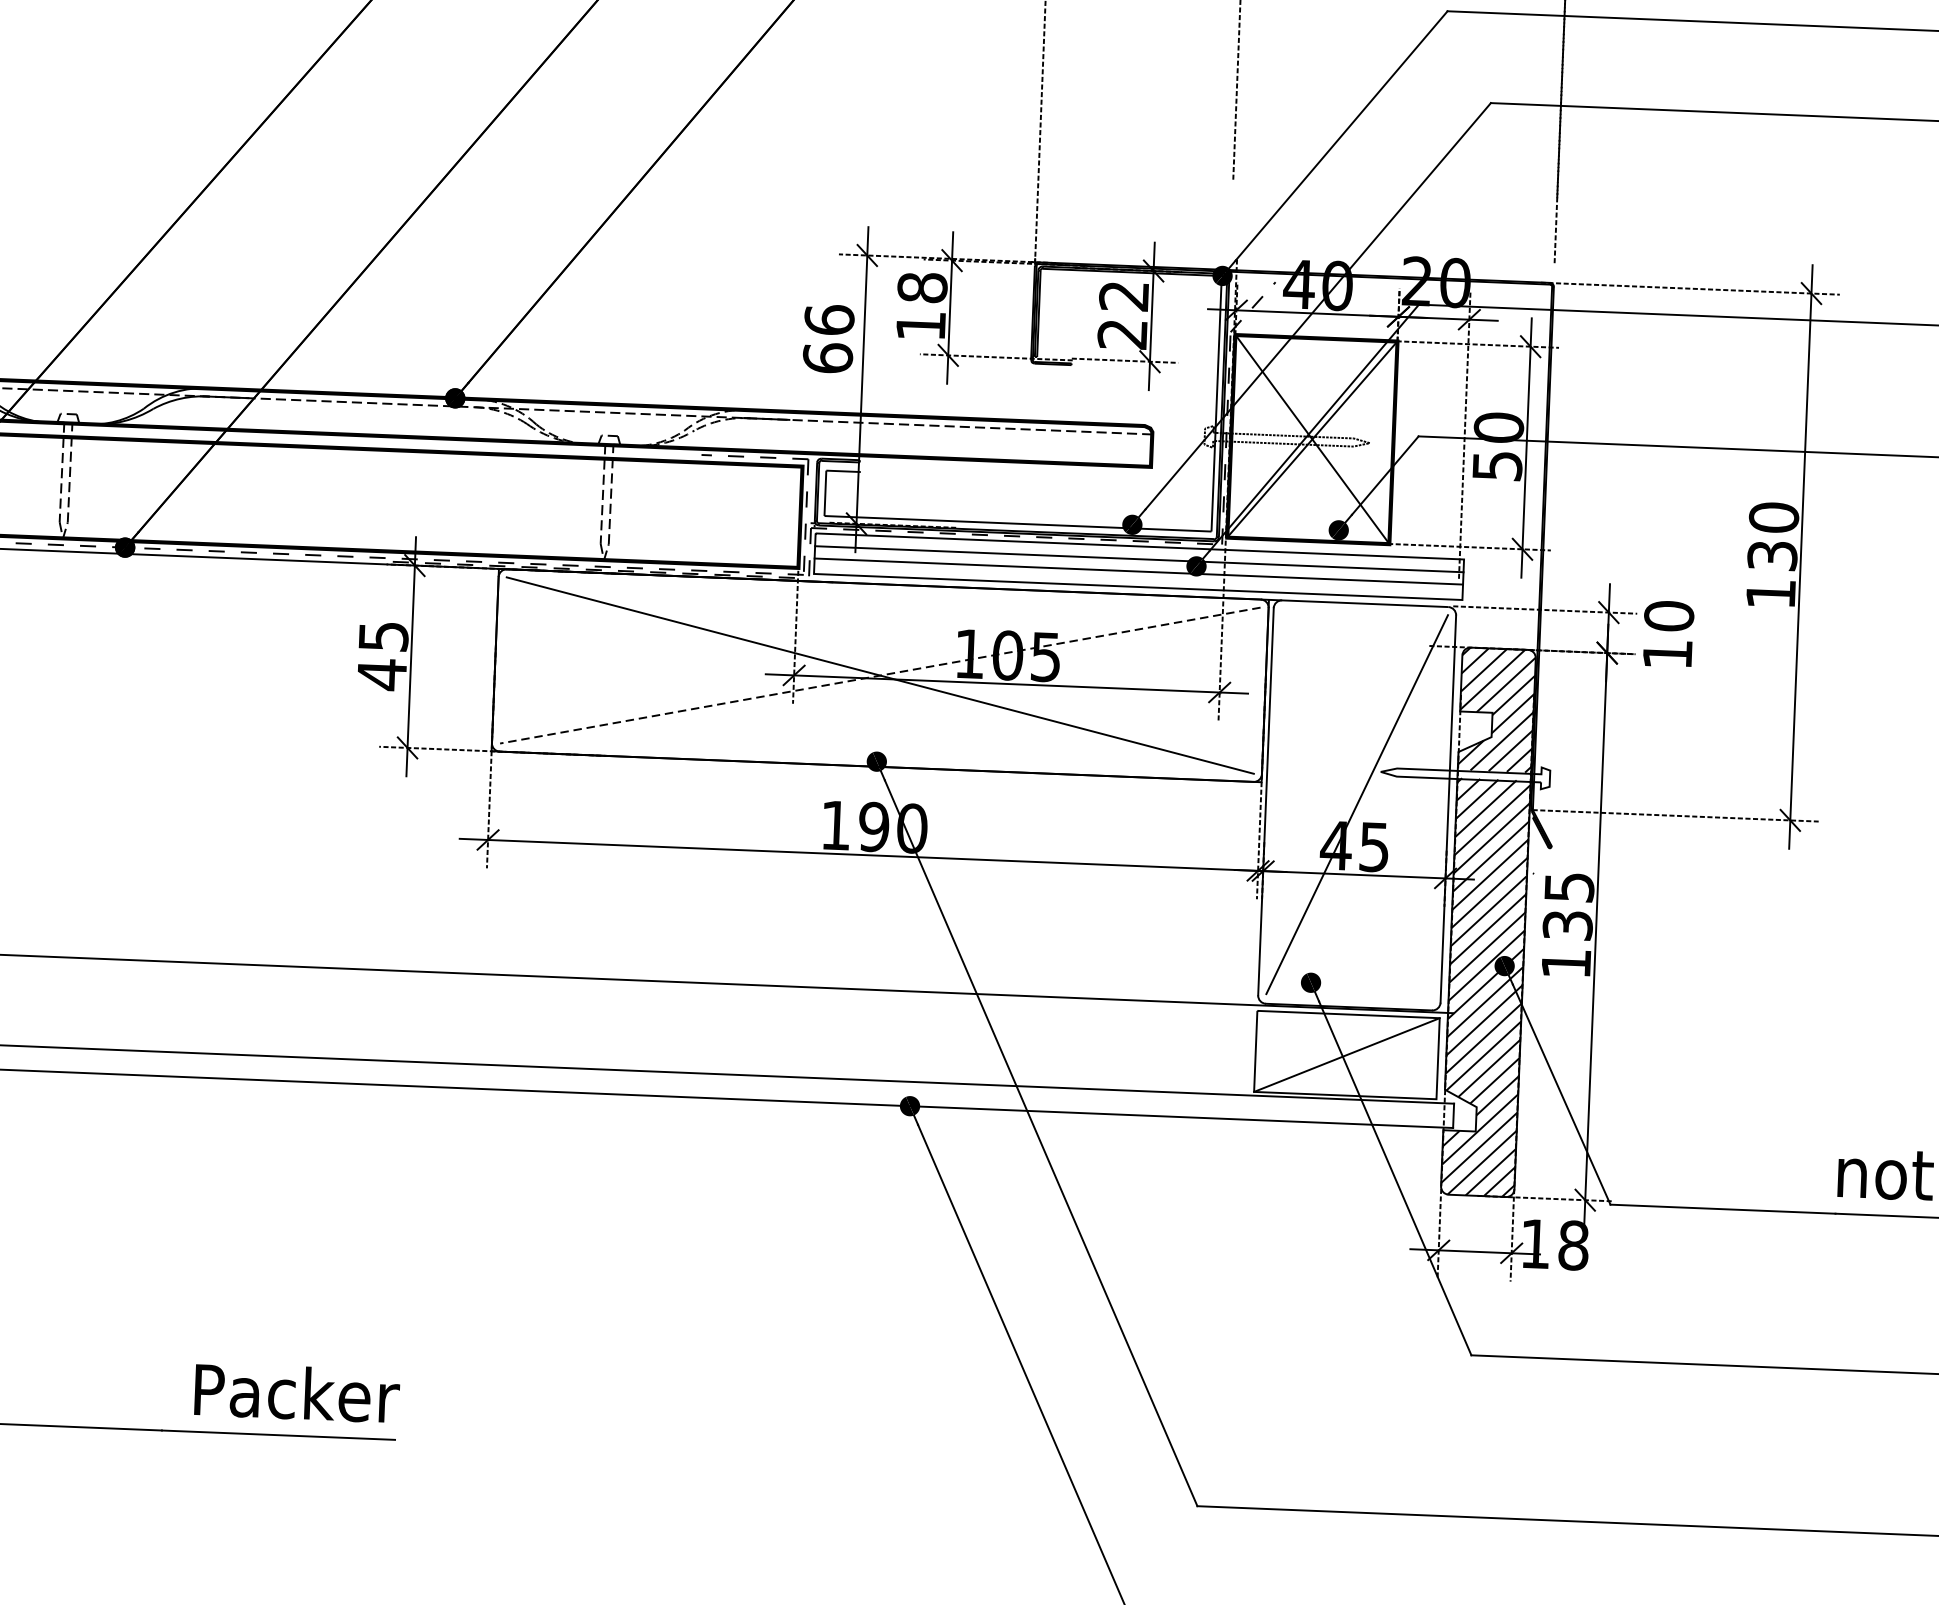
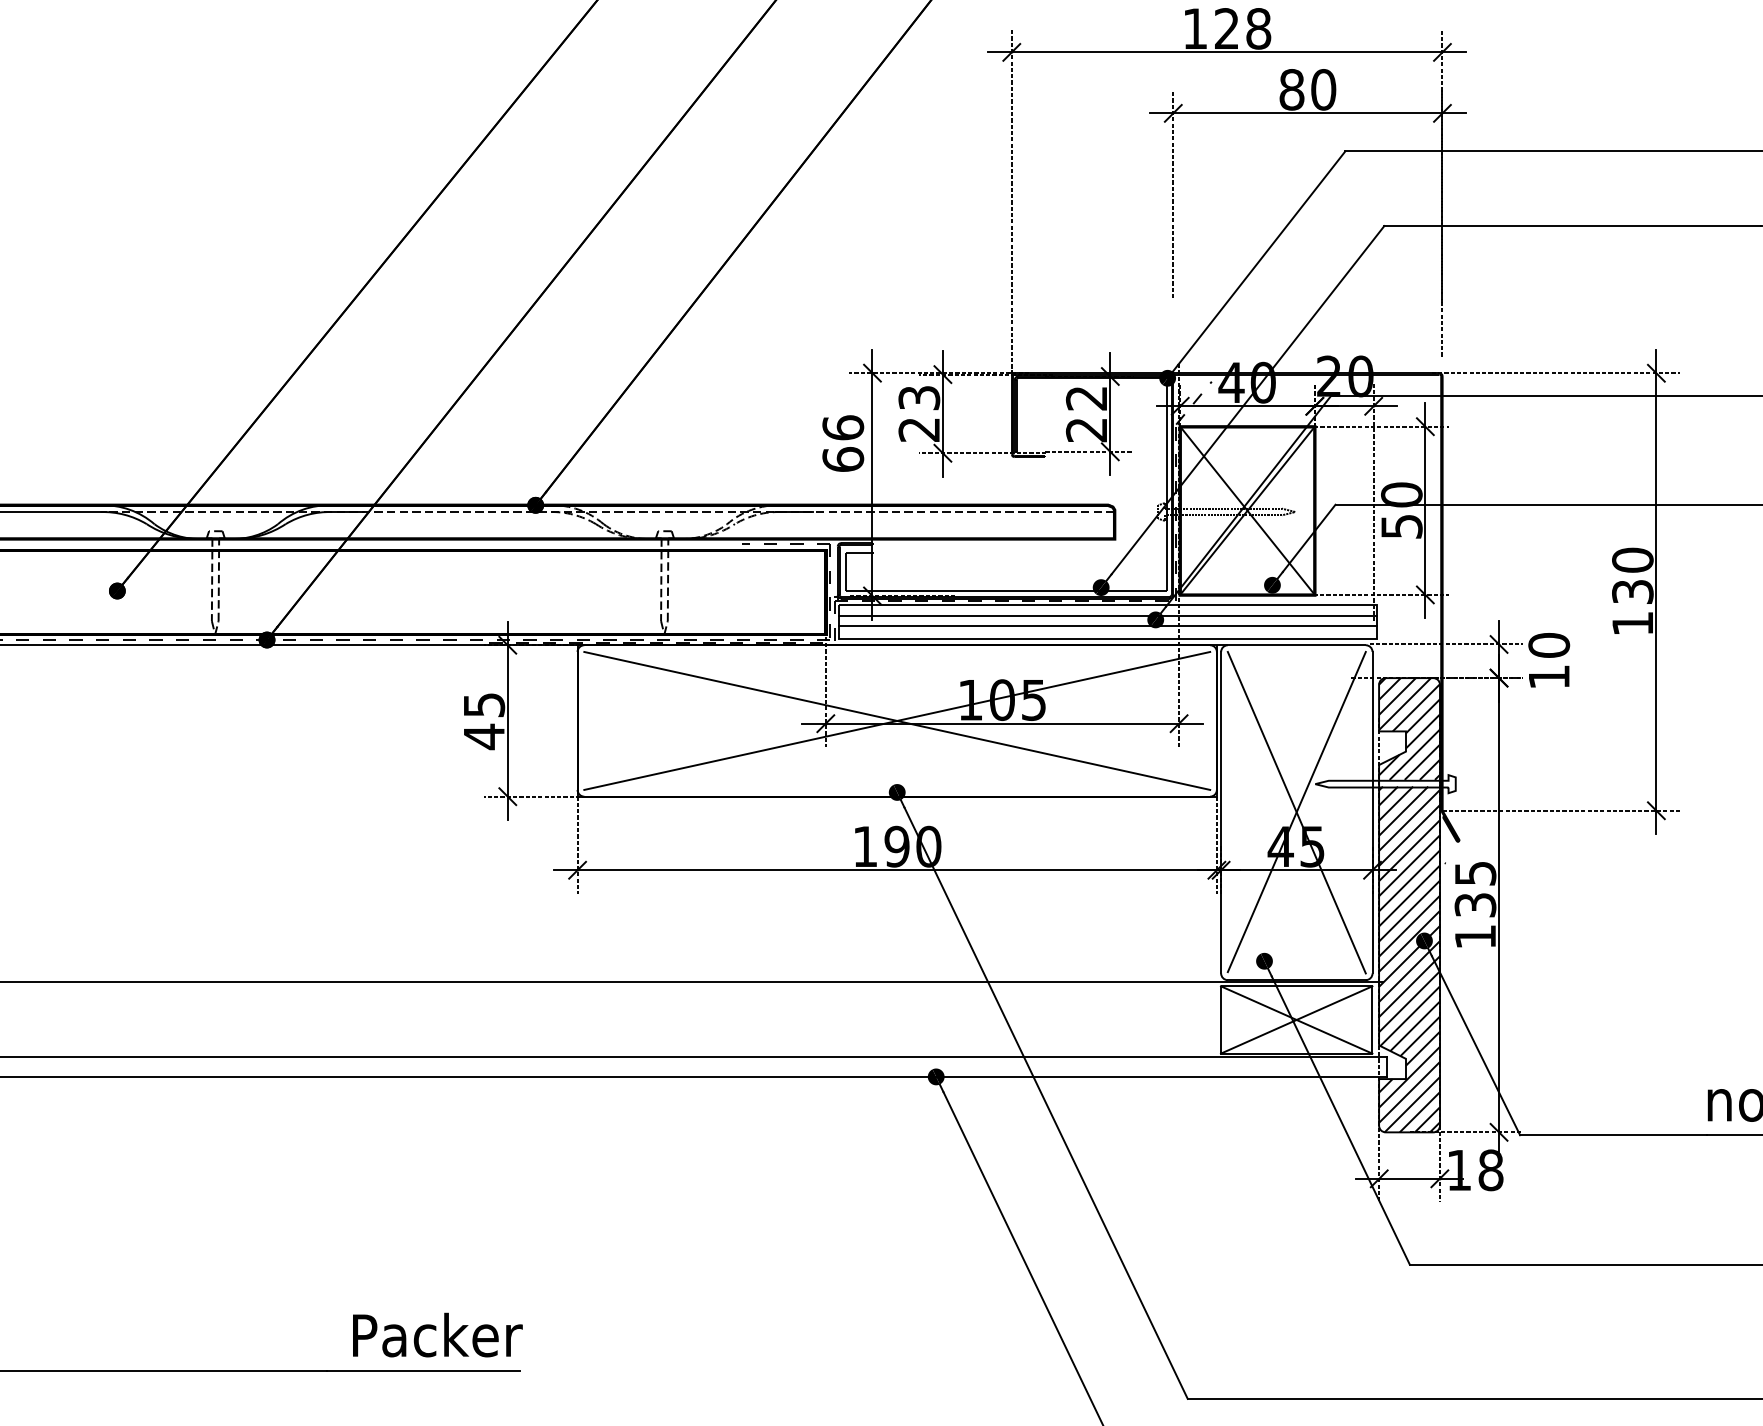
text: (921, 306) -> (919, 413), 18 -> 23
line: (879, 676) -> (896, 721), dashed -> solid
line: (1356, 805) -> (1296, 812), added
line: (1346, 1054) -> (1296, 1019), added

